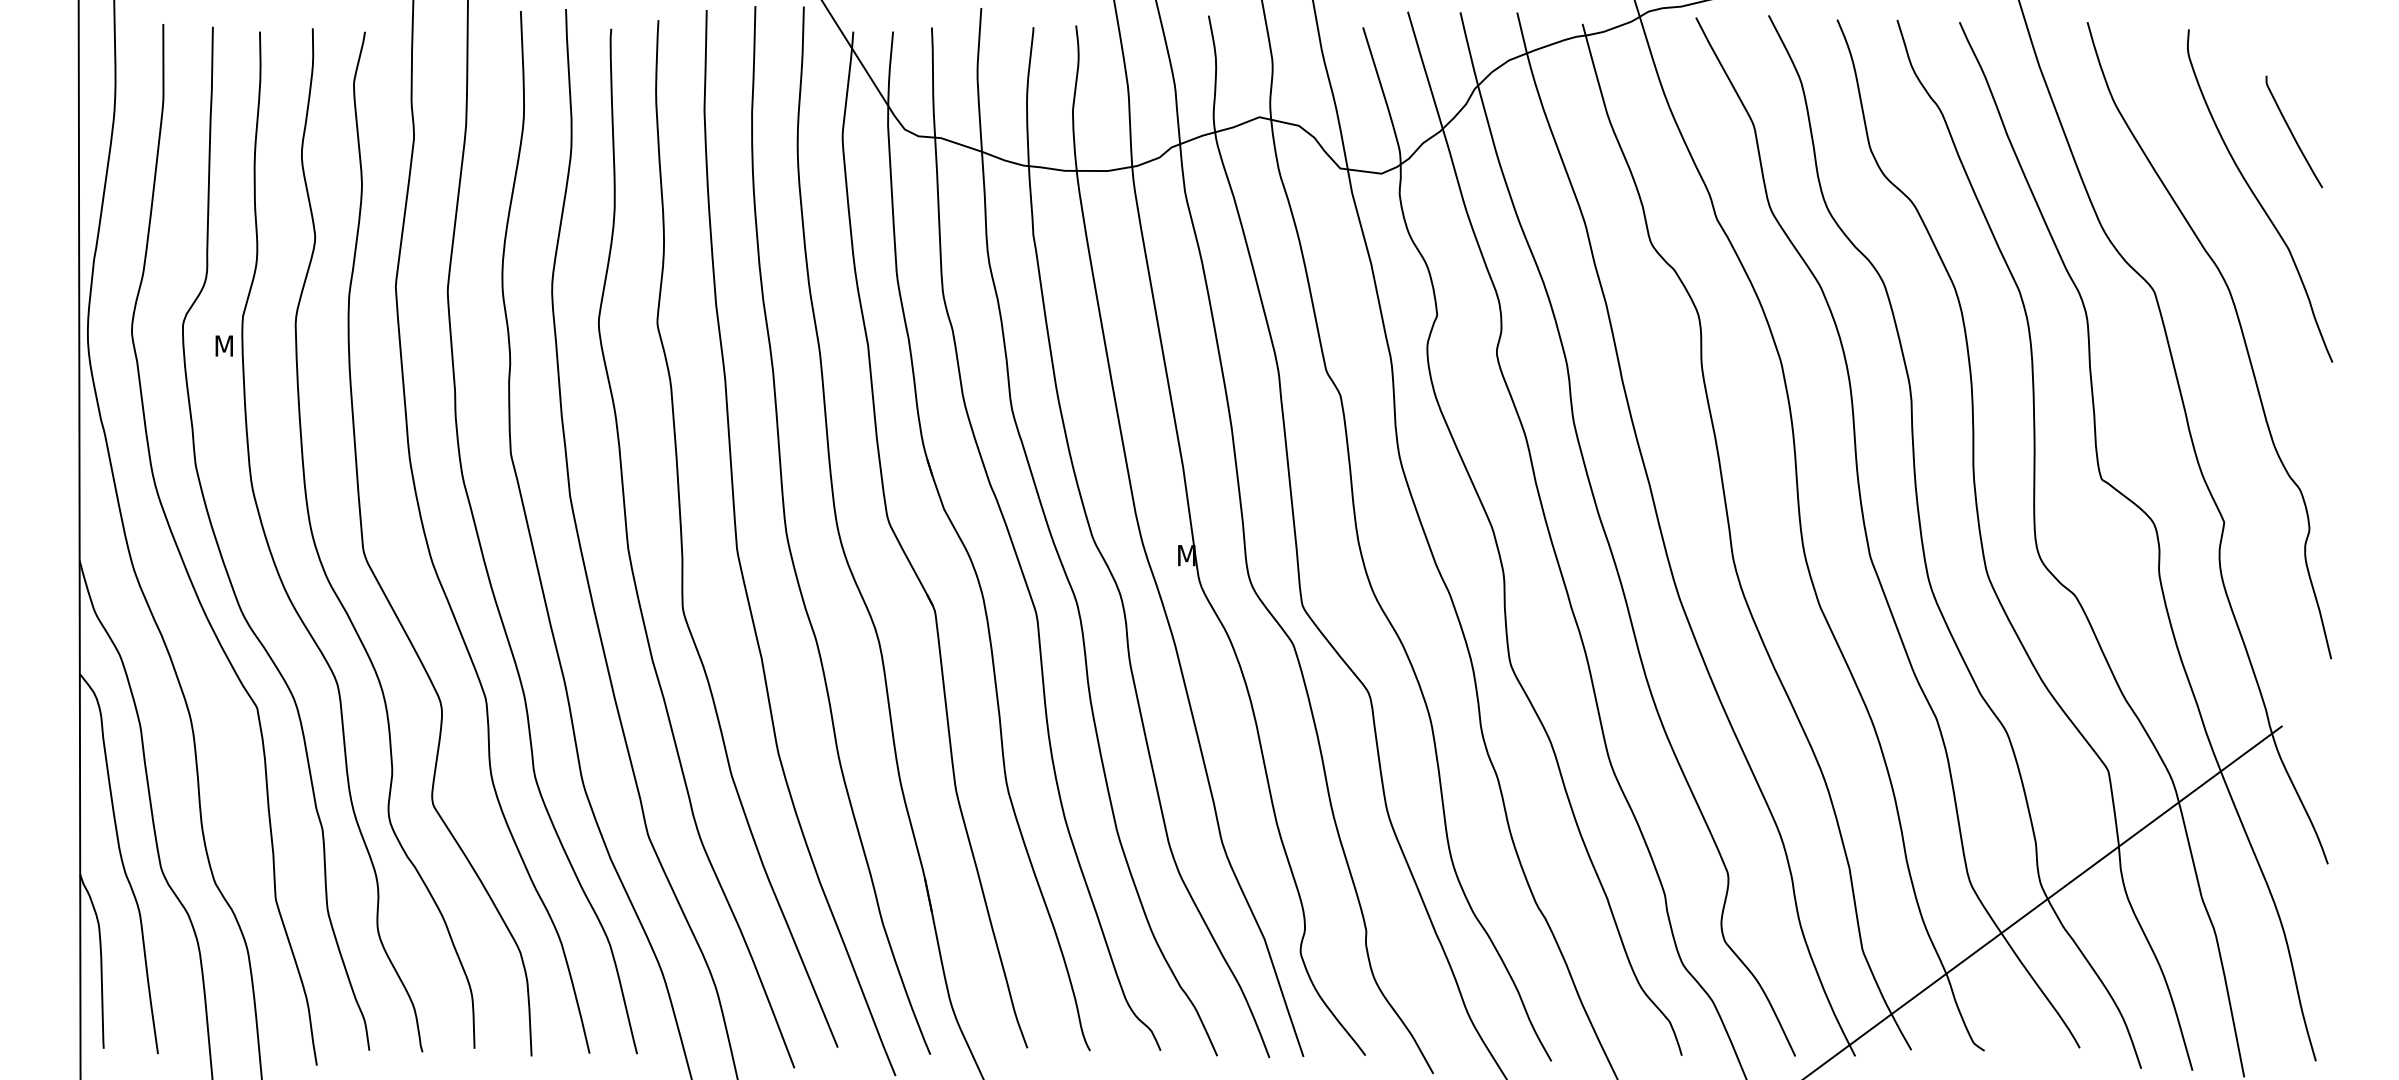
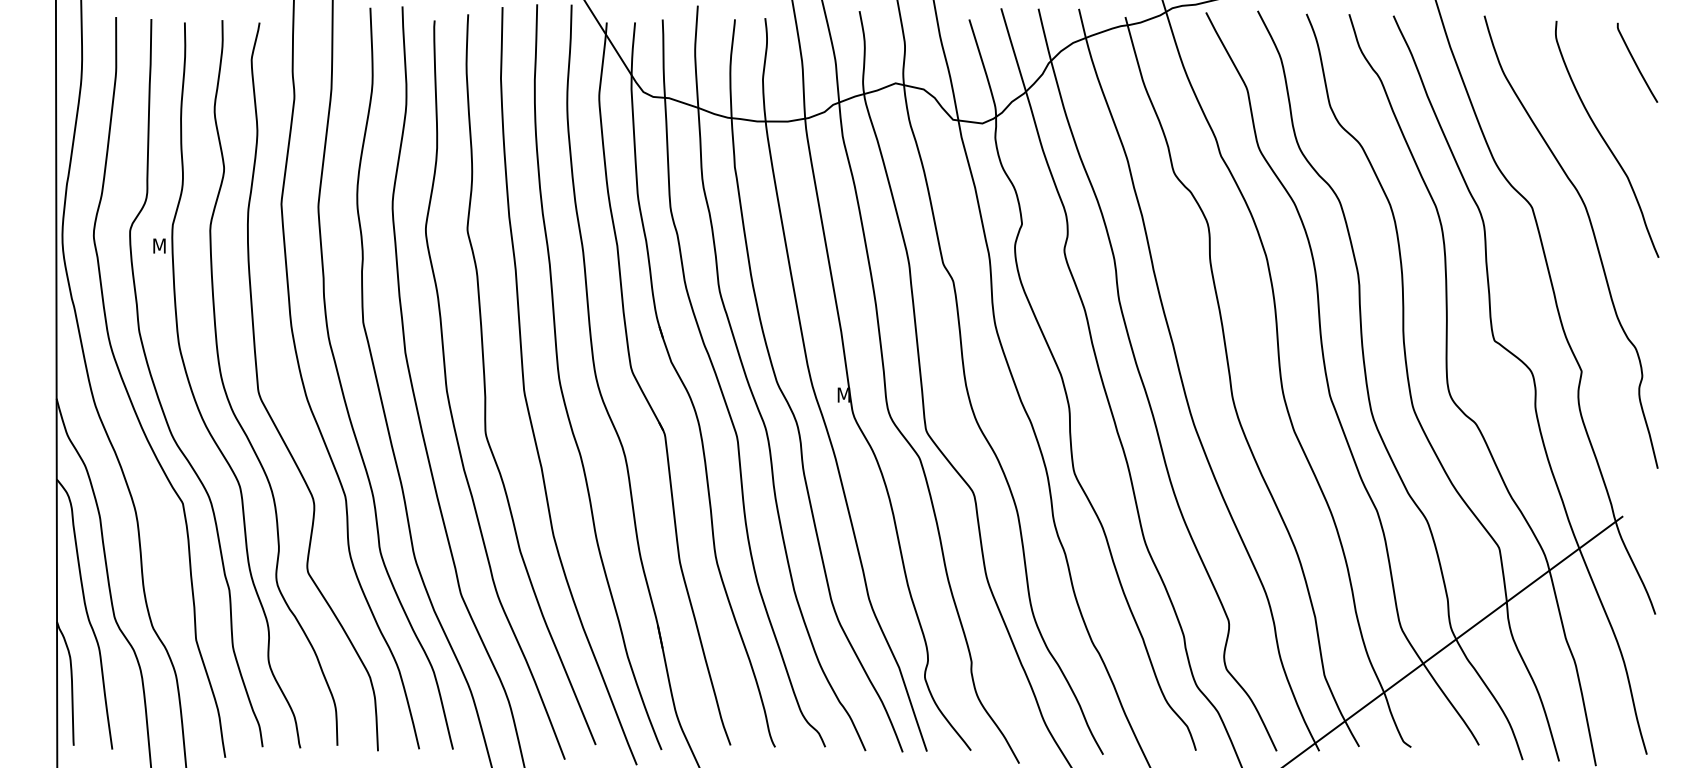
curve: (2292, 131) -> (1636, 62), moved

